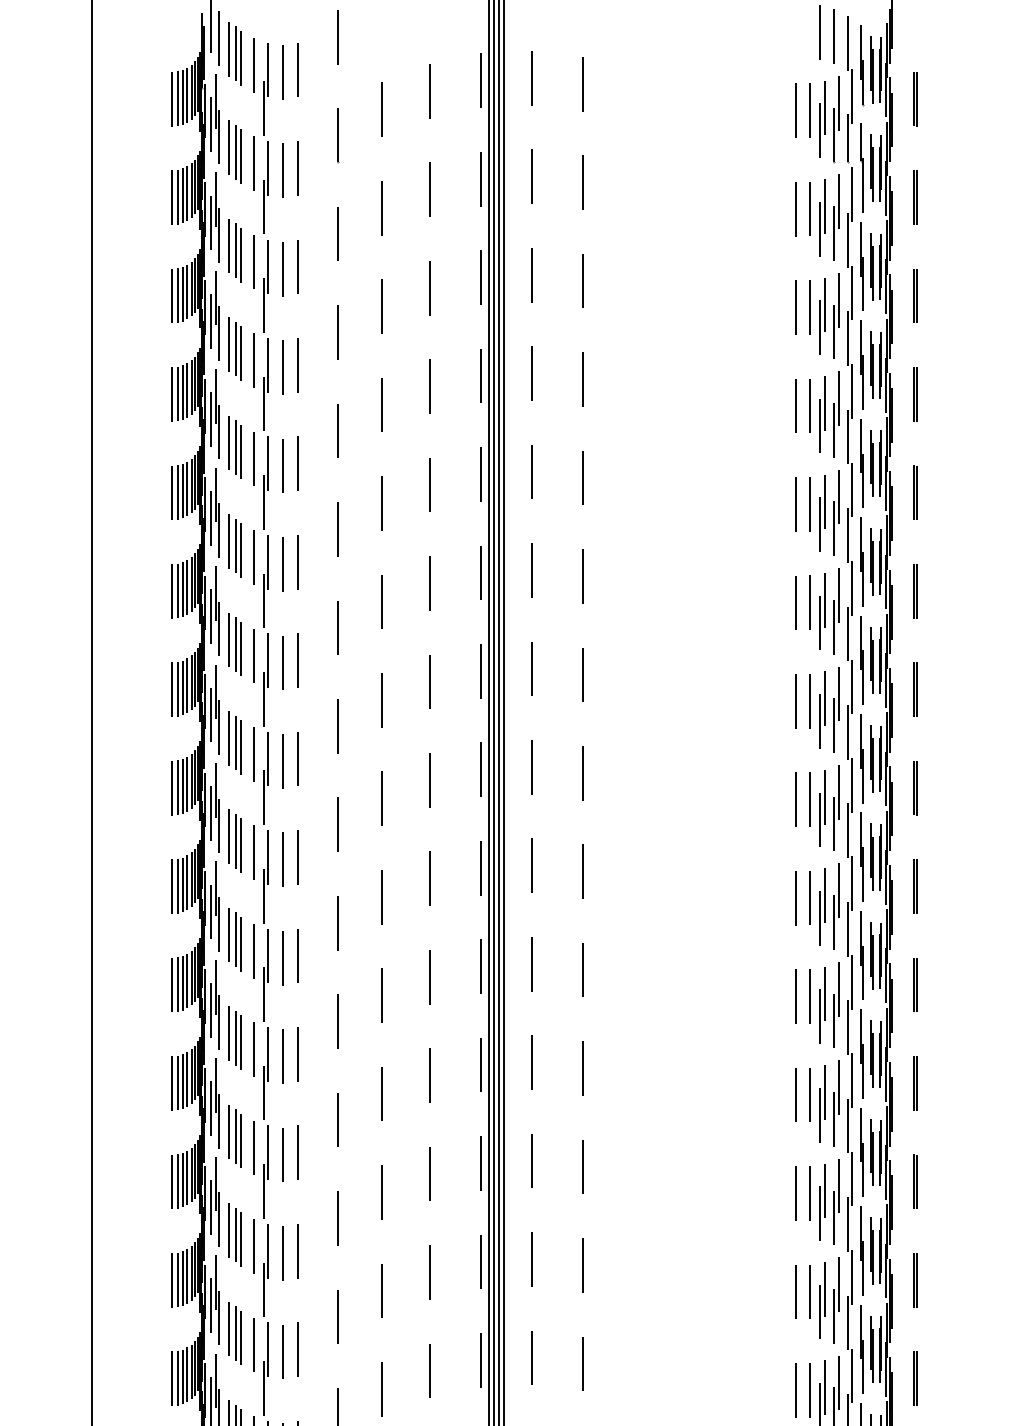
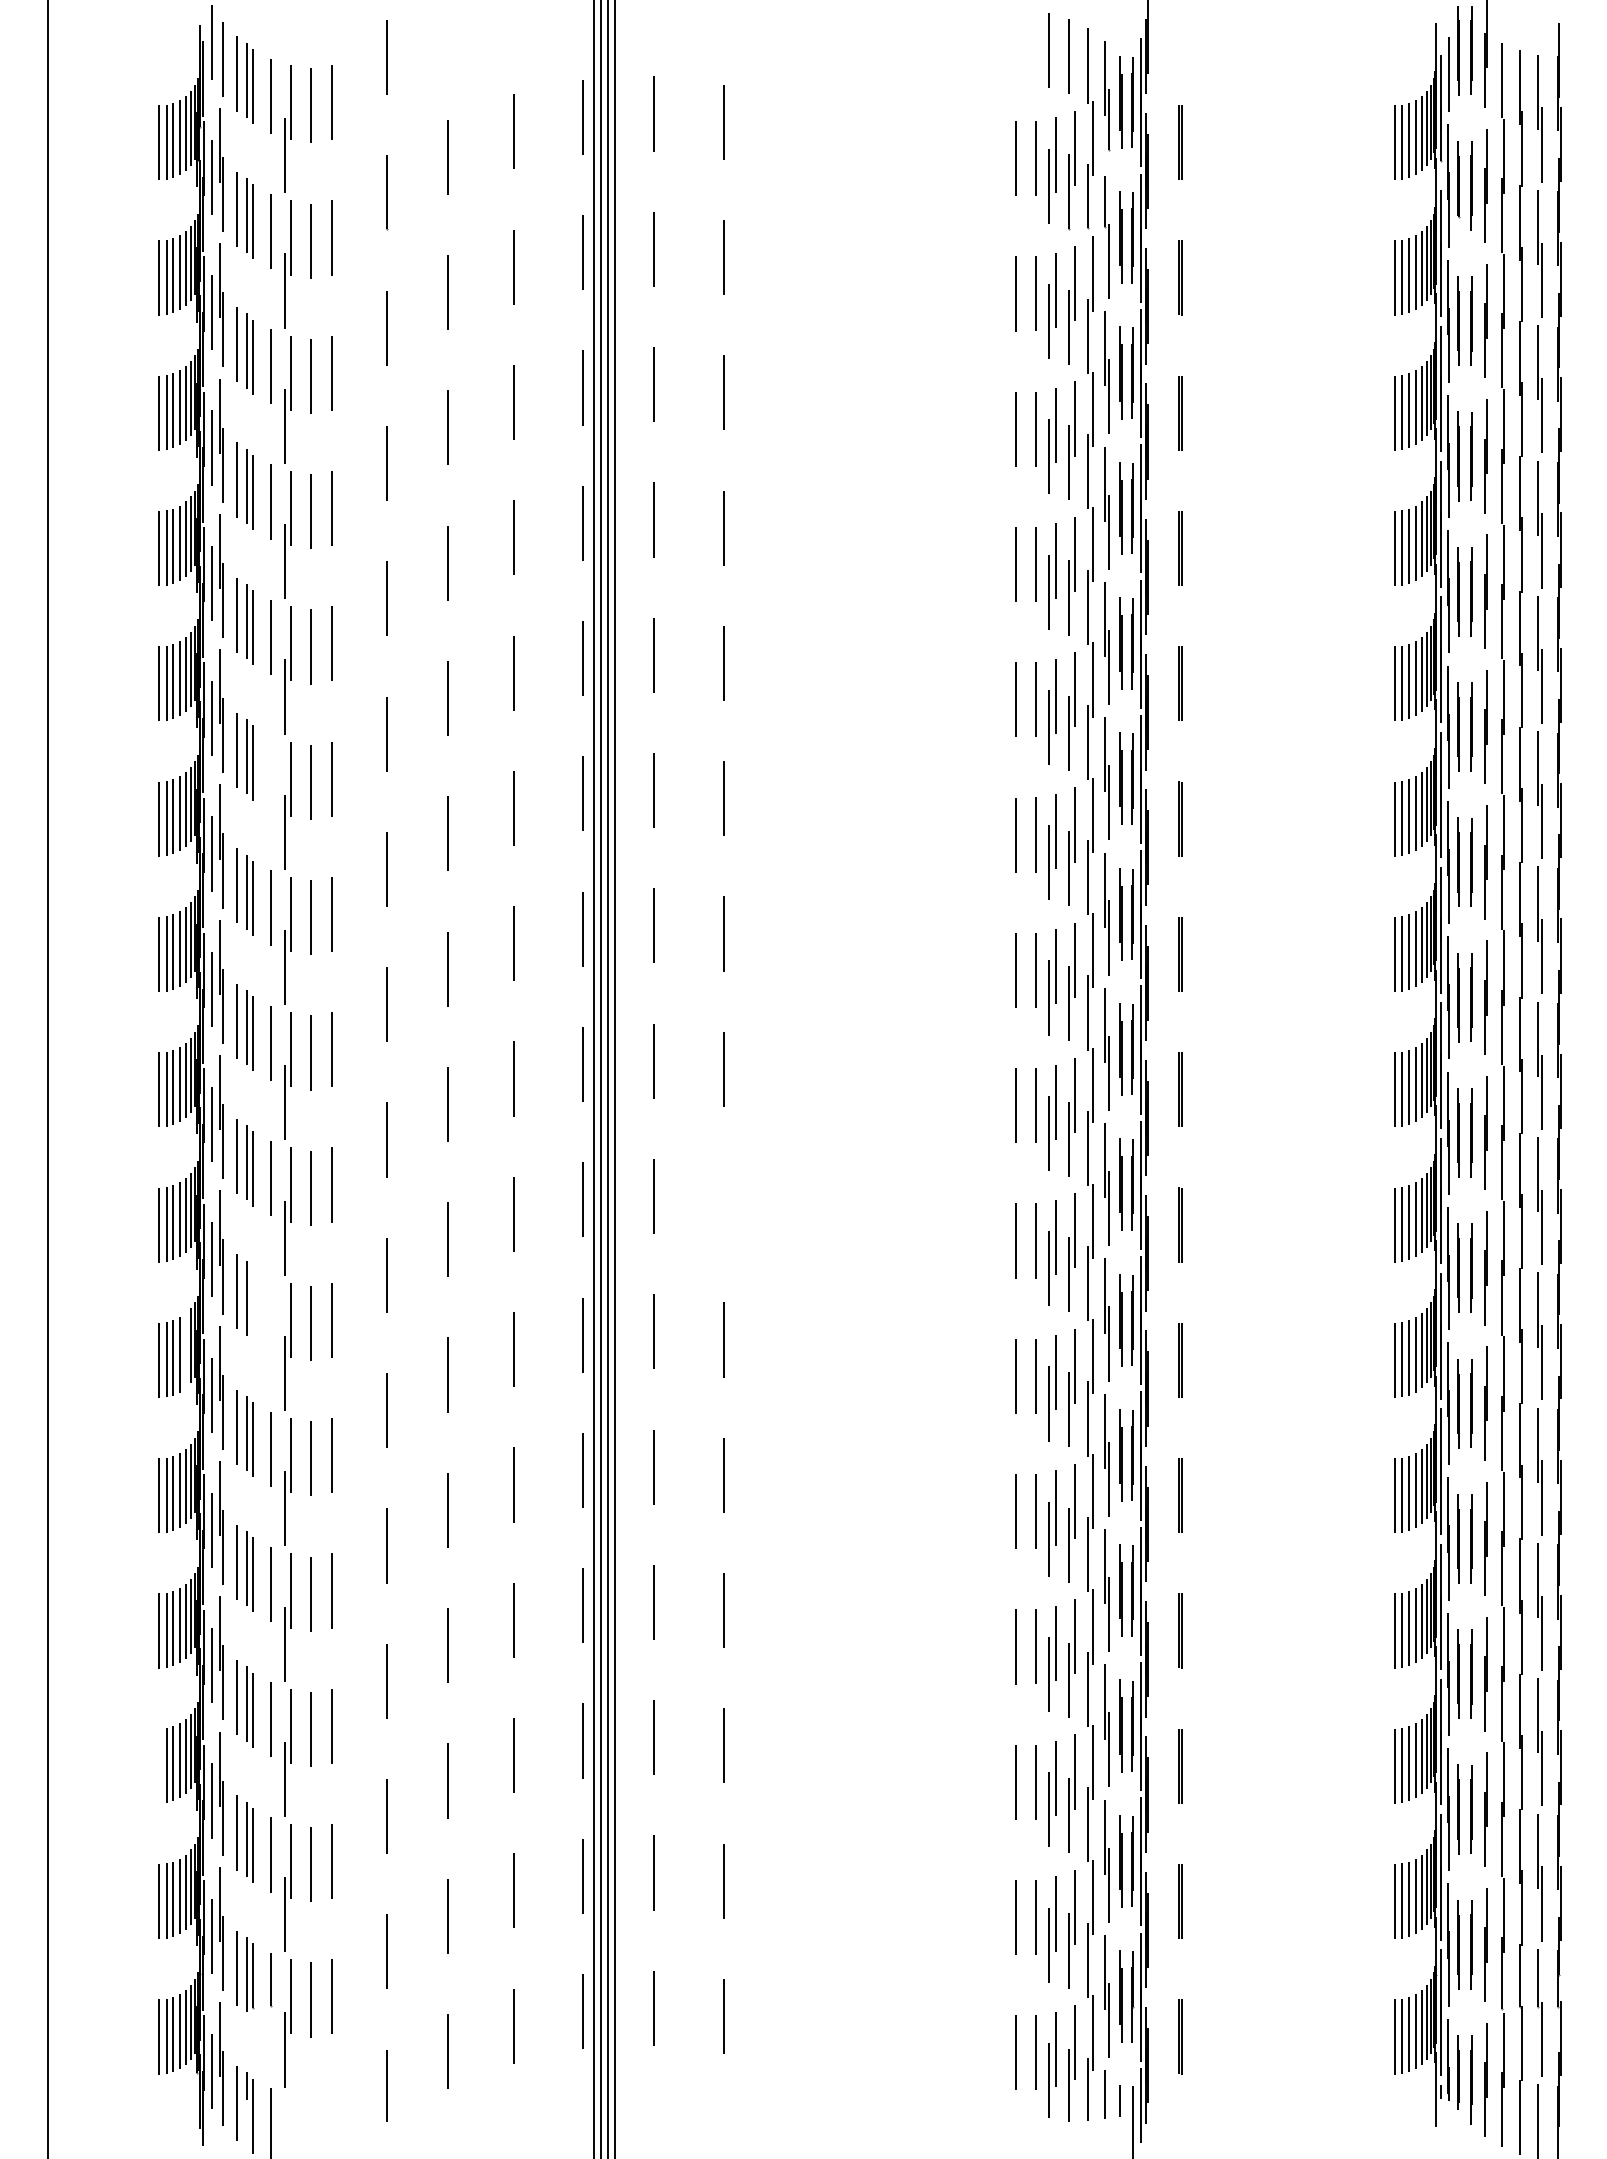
line: (254, 557) -> (271, 772), removed
line: (583, 871) -> (724, 1204), removed
line: (240, 943) -> (253, 1303), removed
line: (254, 950) -> (271, 1313), removed
line: (191, 977) -> (185, 1350), removed
line: (172, 1279) -> (159, 1765), removed

